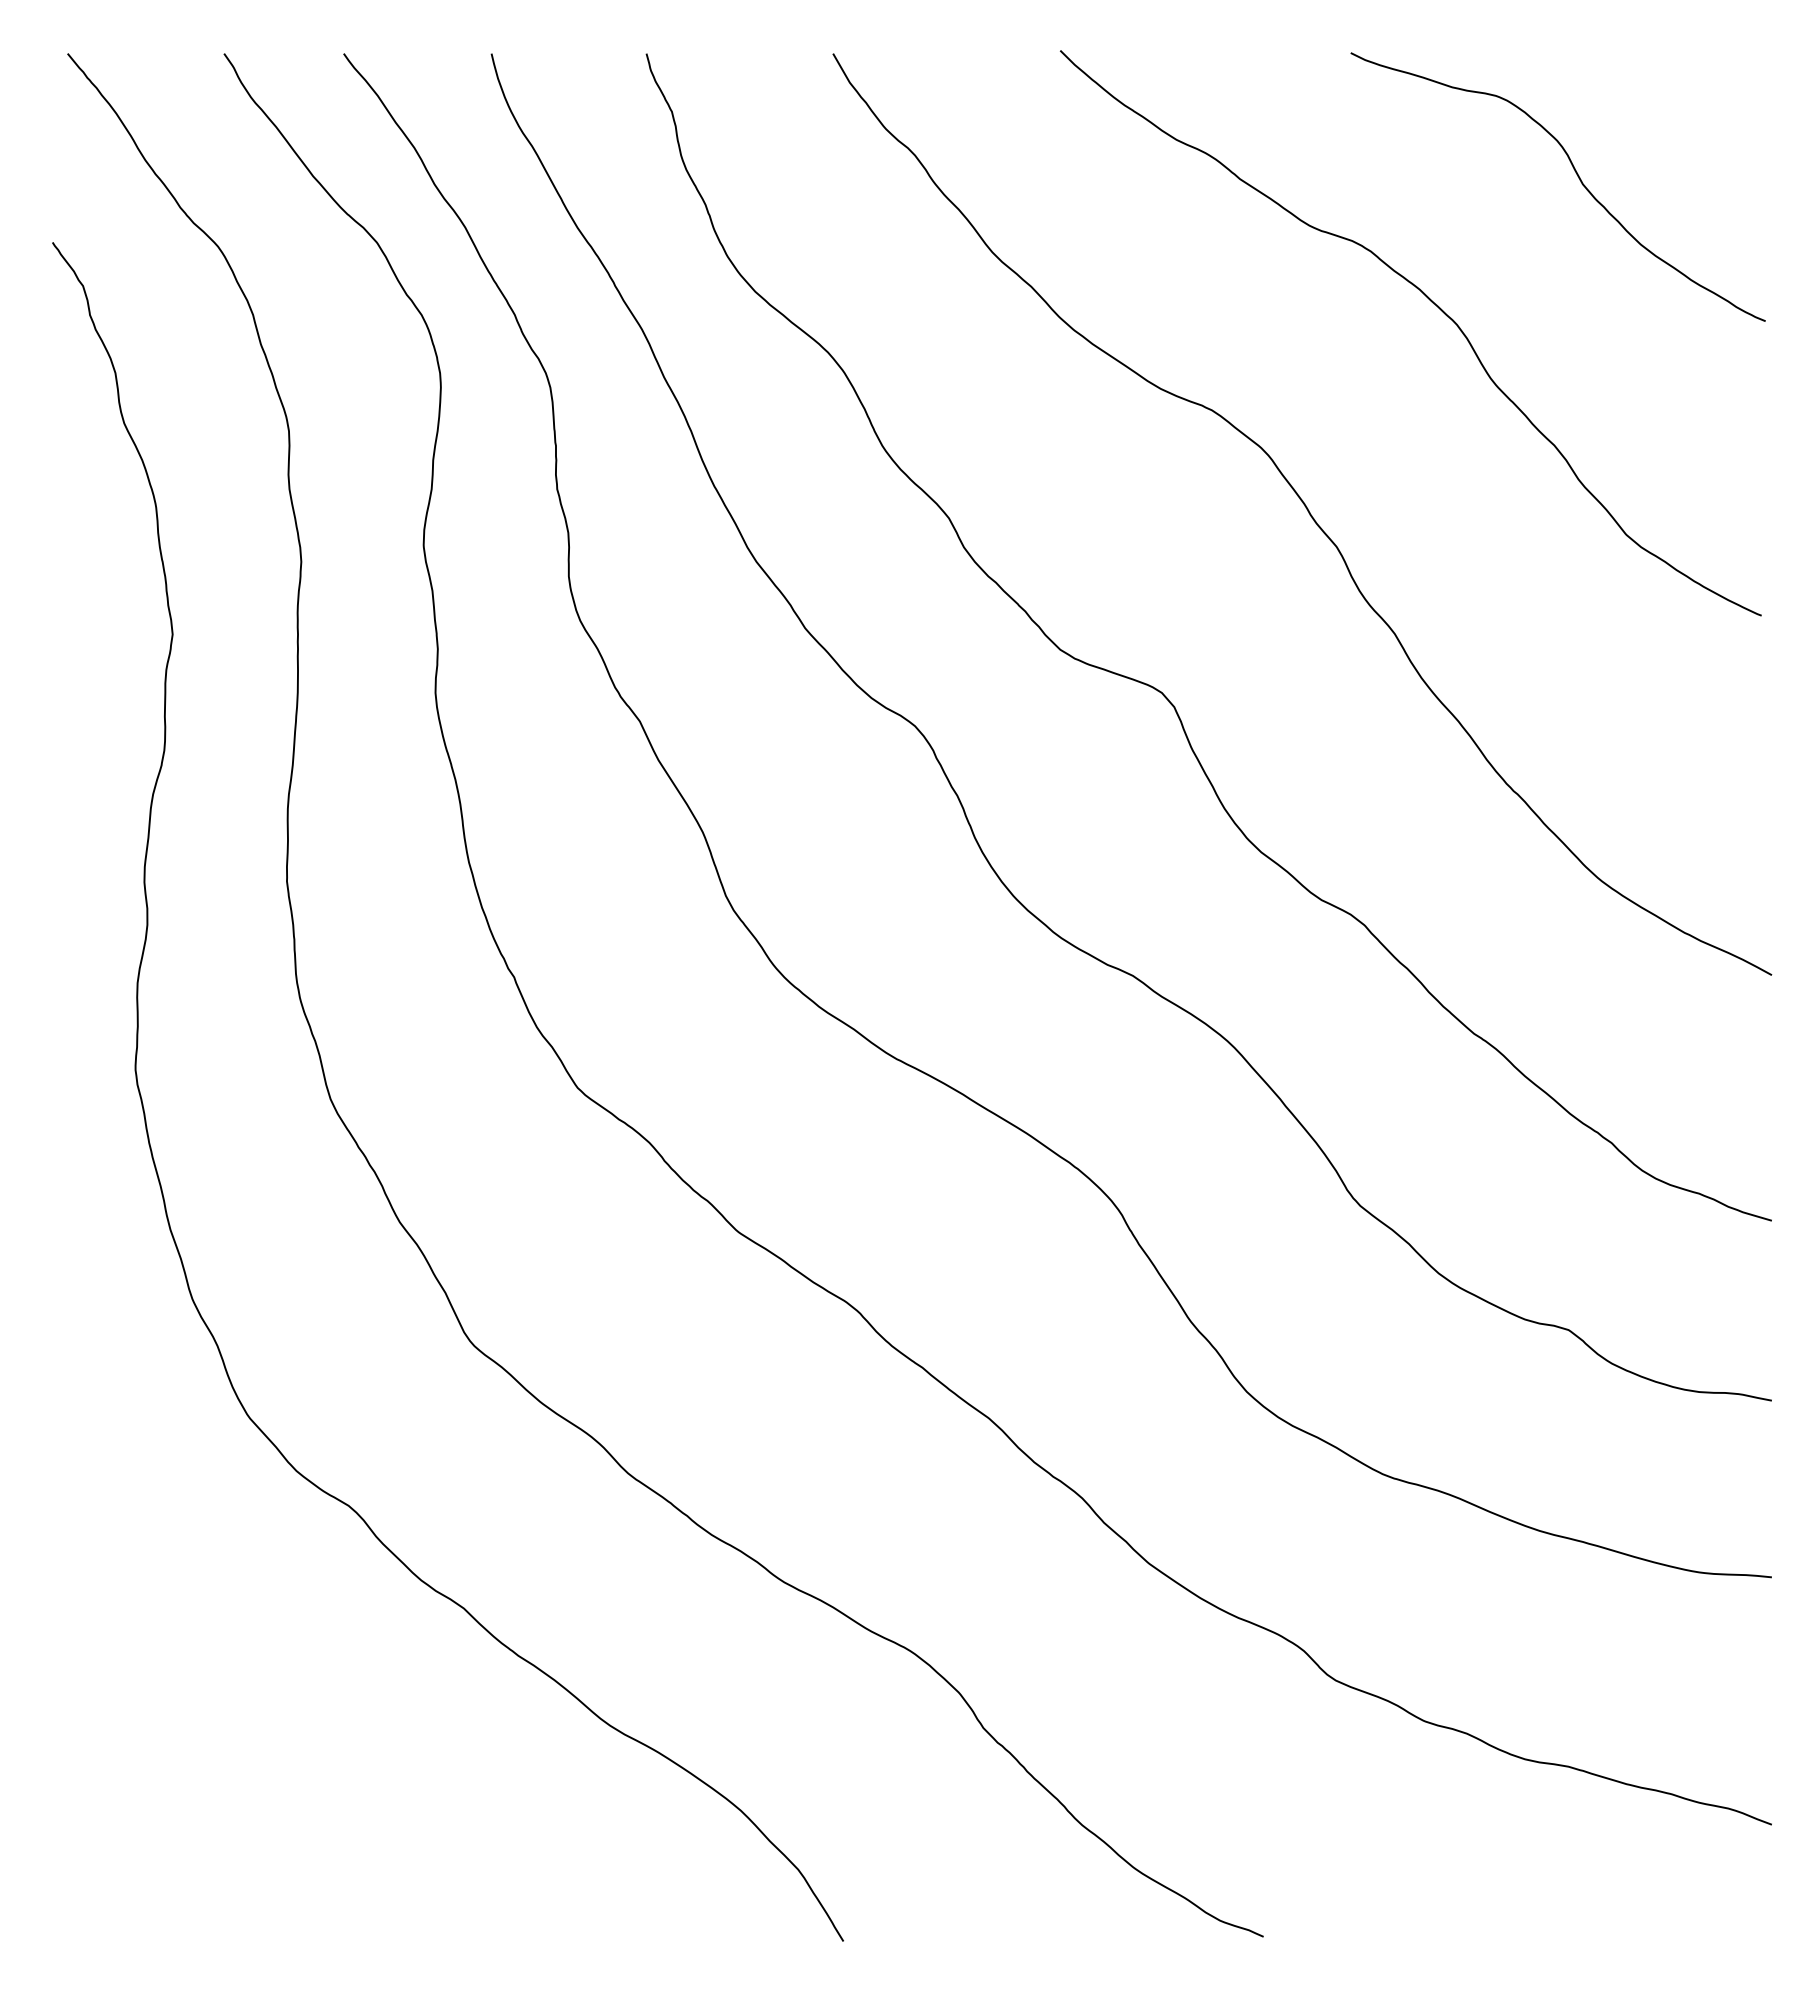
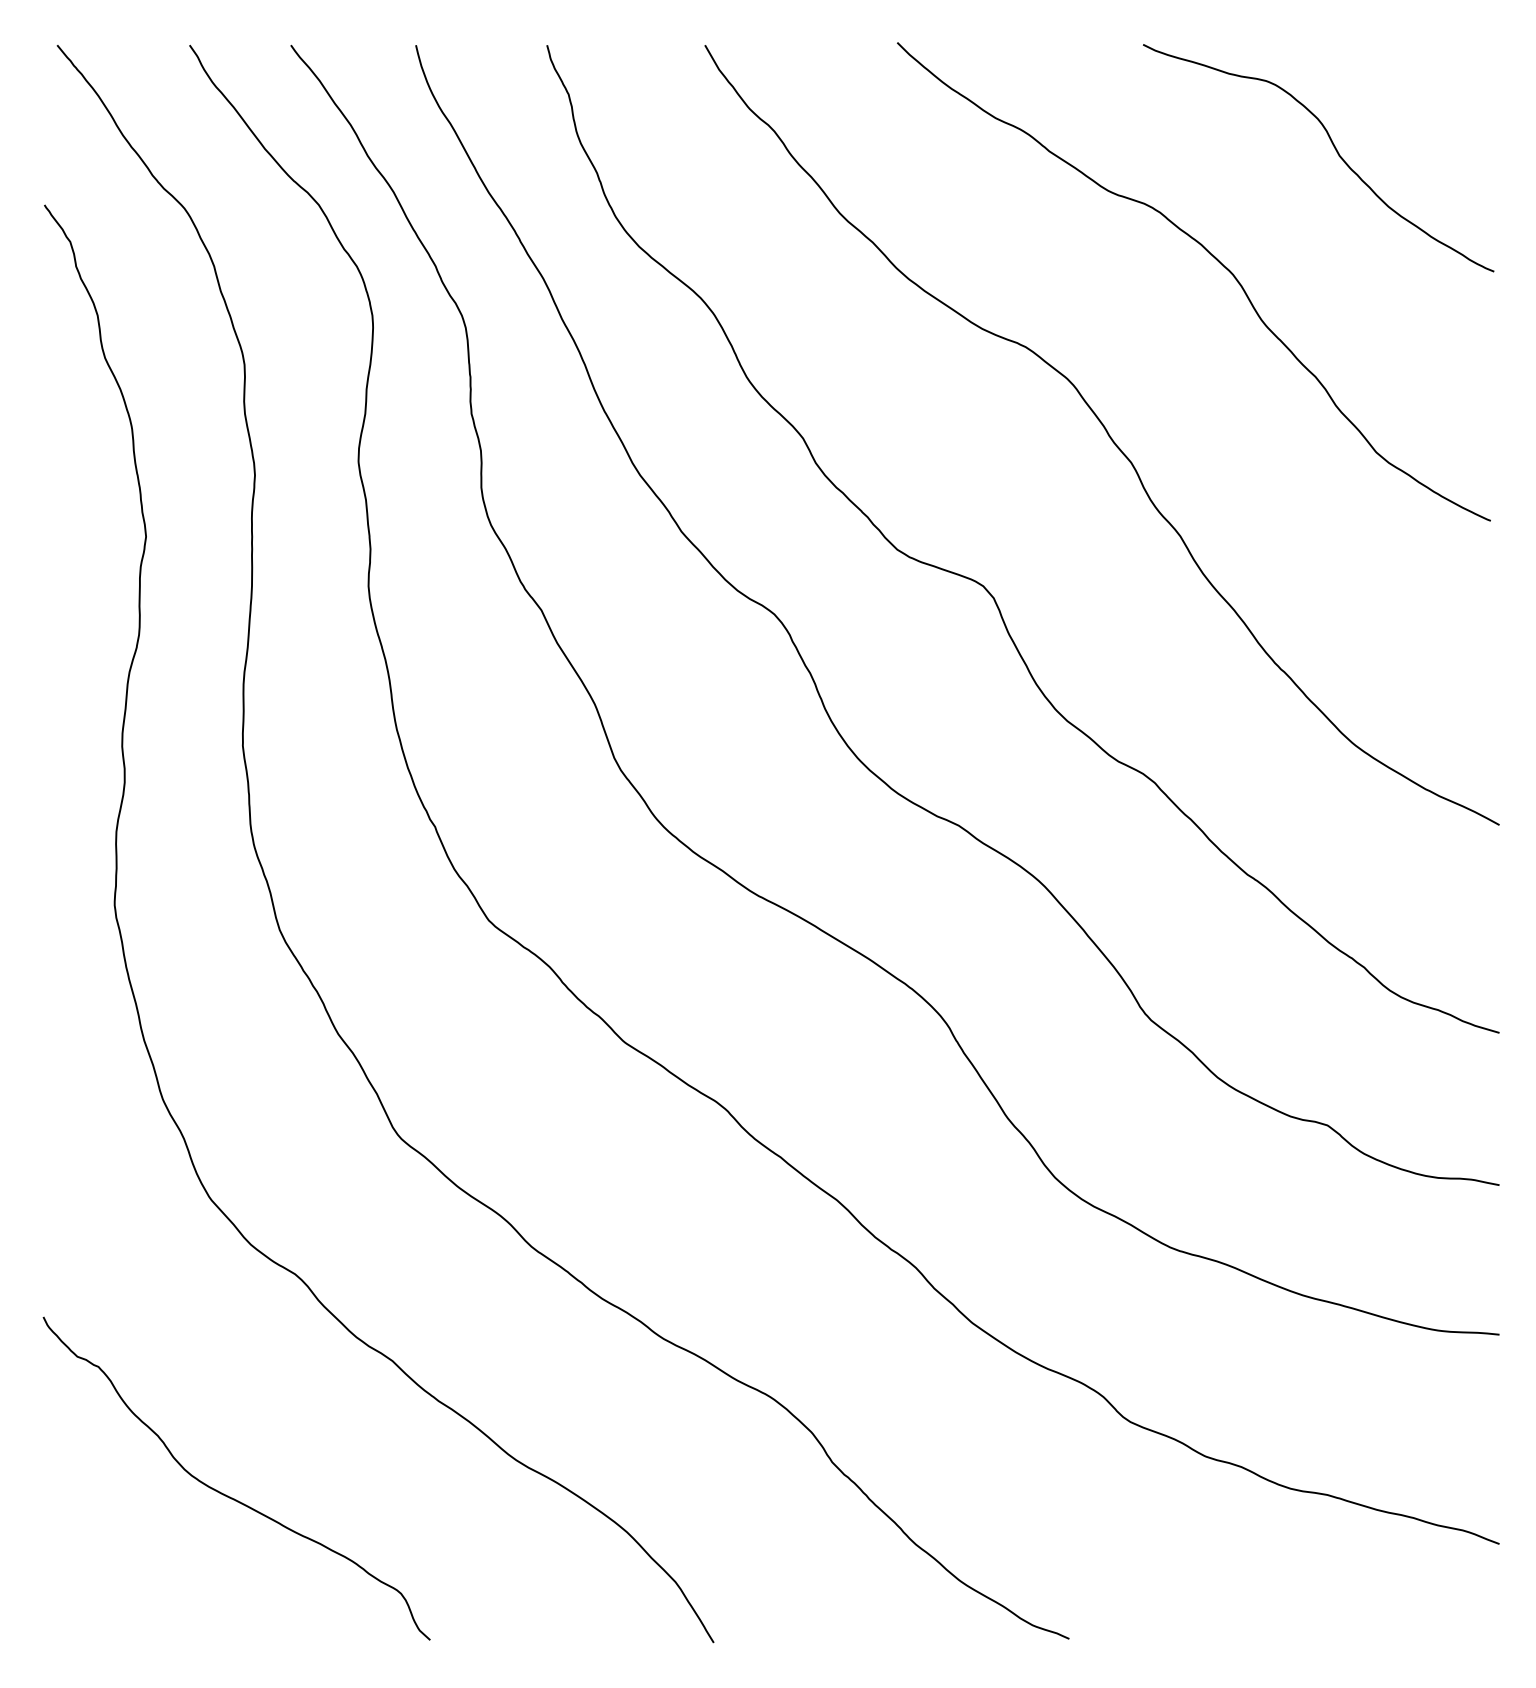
curve: (269, 1767) -> (228, 1495), added

